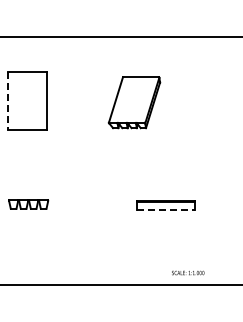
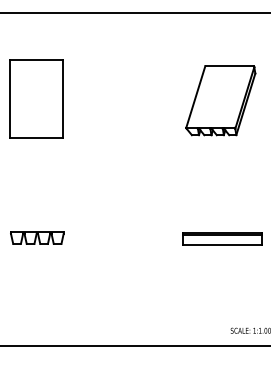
line: (8, 101) -> (10, 99), dashed -> solid
part: (134, 102) -> (220, 100), moved
line: (166, 209) -> (223, 245), dashed -> solid

